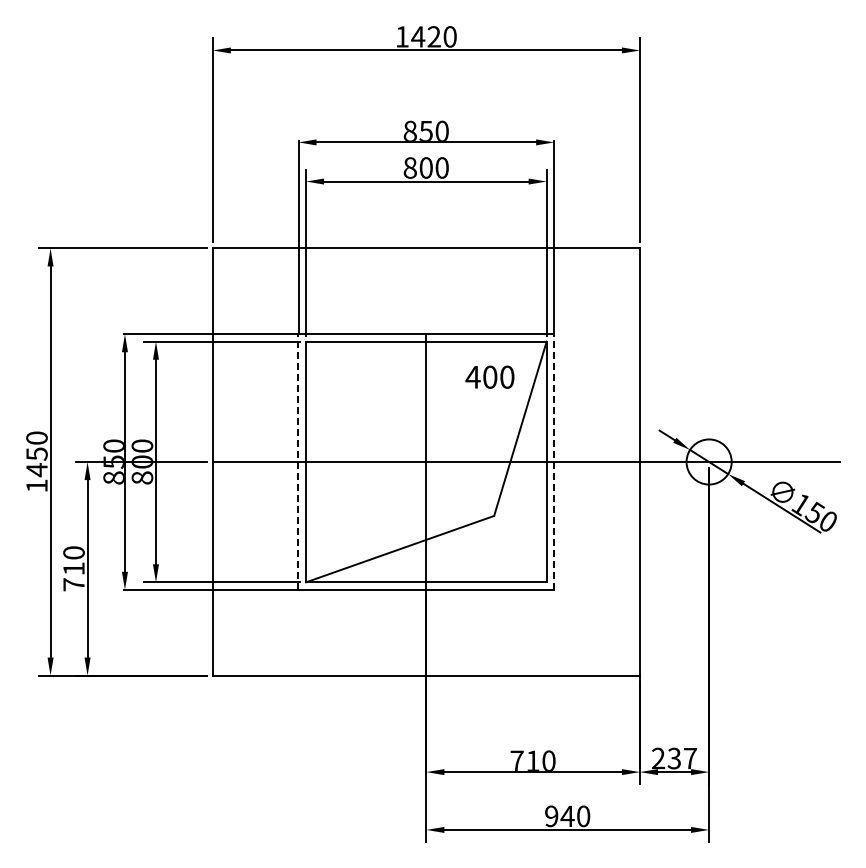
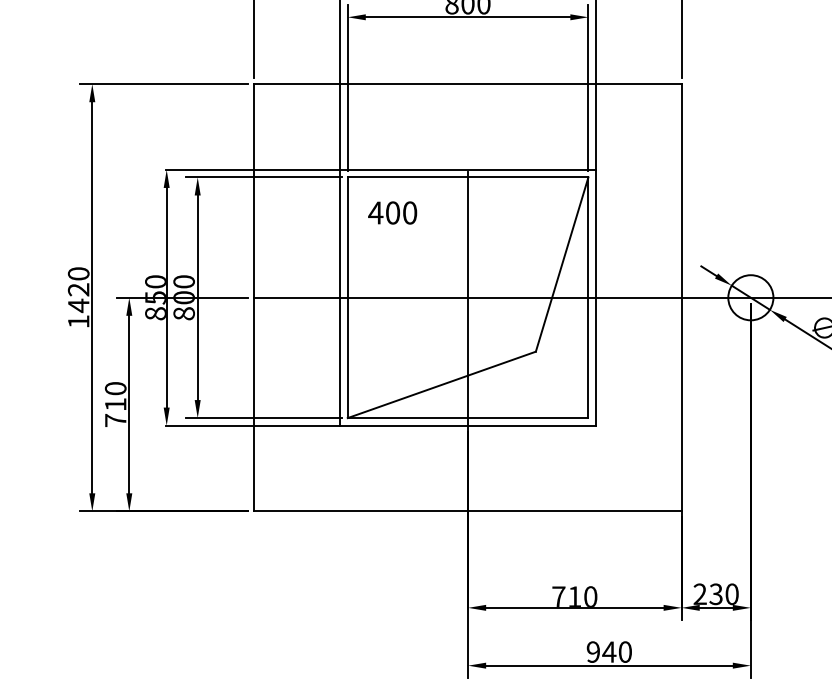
text: (489, 376) -> (392, 212), moved
text: (36, 453) -> (78, 289), 1450 -> 1420
line: (298, 462) -> (340, 298), dashed -> solid
line: (554, 462) -> (596, 298), dashed -> solid
text: (690, 758) -> (732, 594), 237 -> 230

